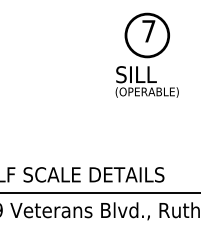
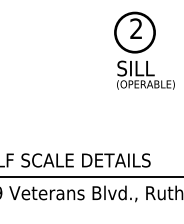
text: (148, 30) -> (136, 28), 7 -> 2
text: (146, 81) -> (145, 74), moved

